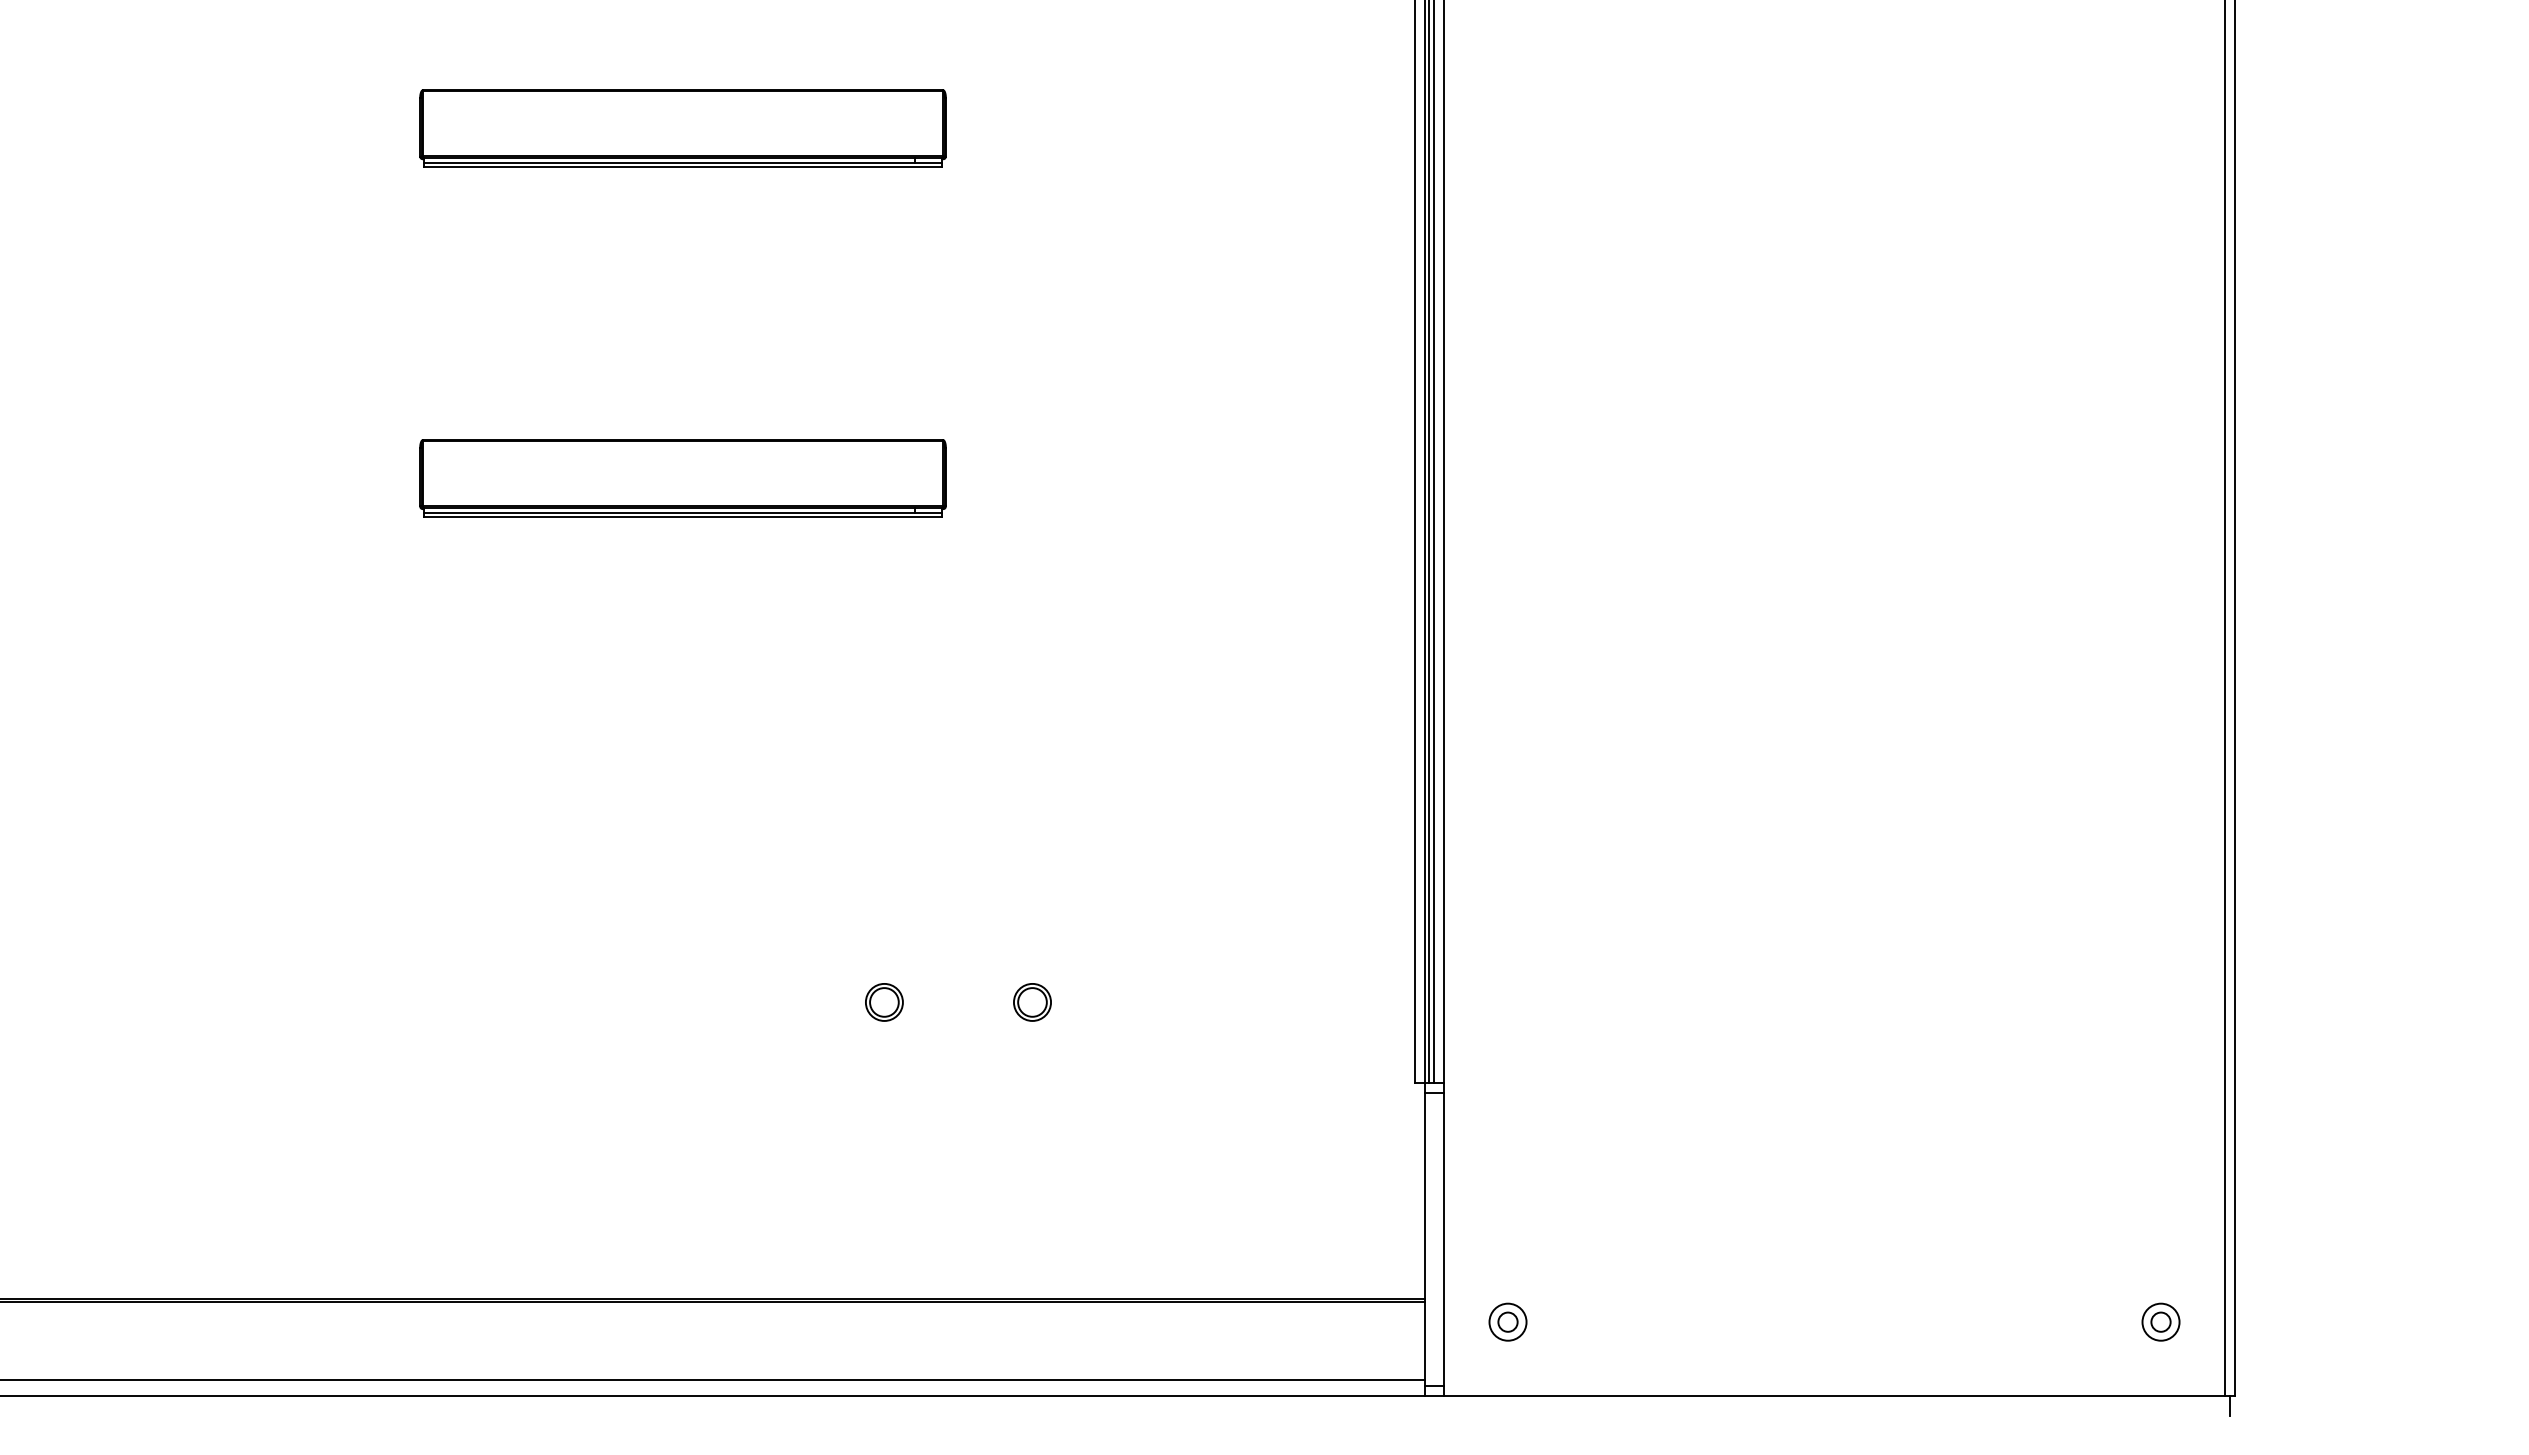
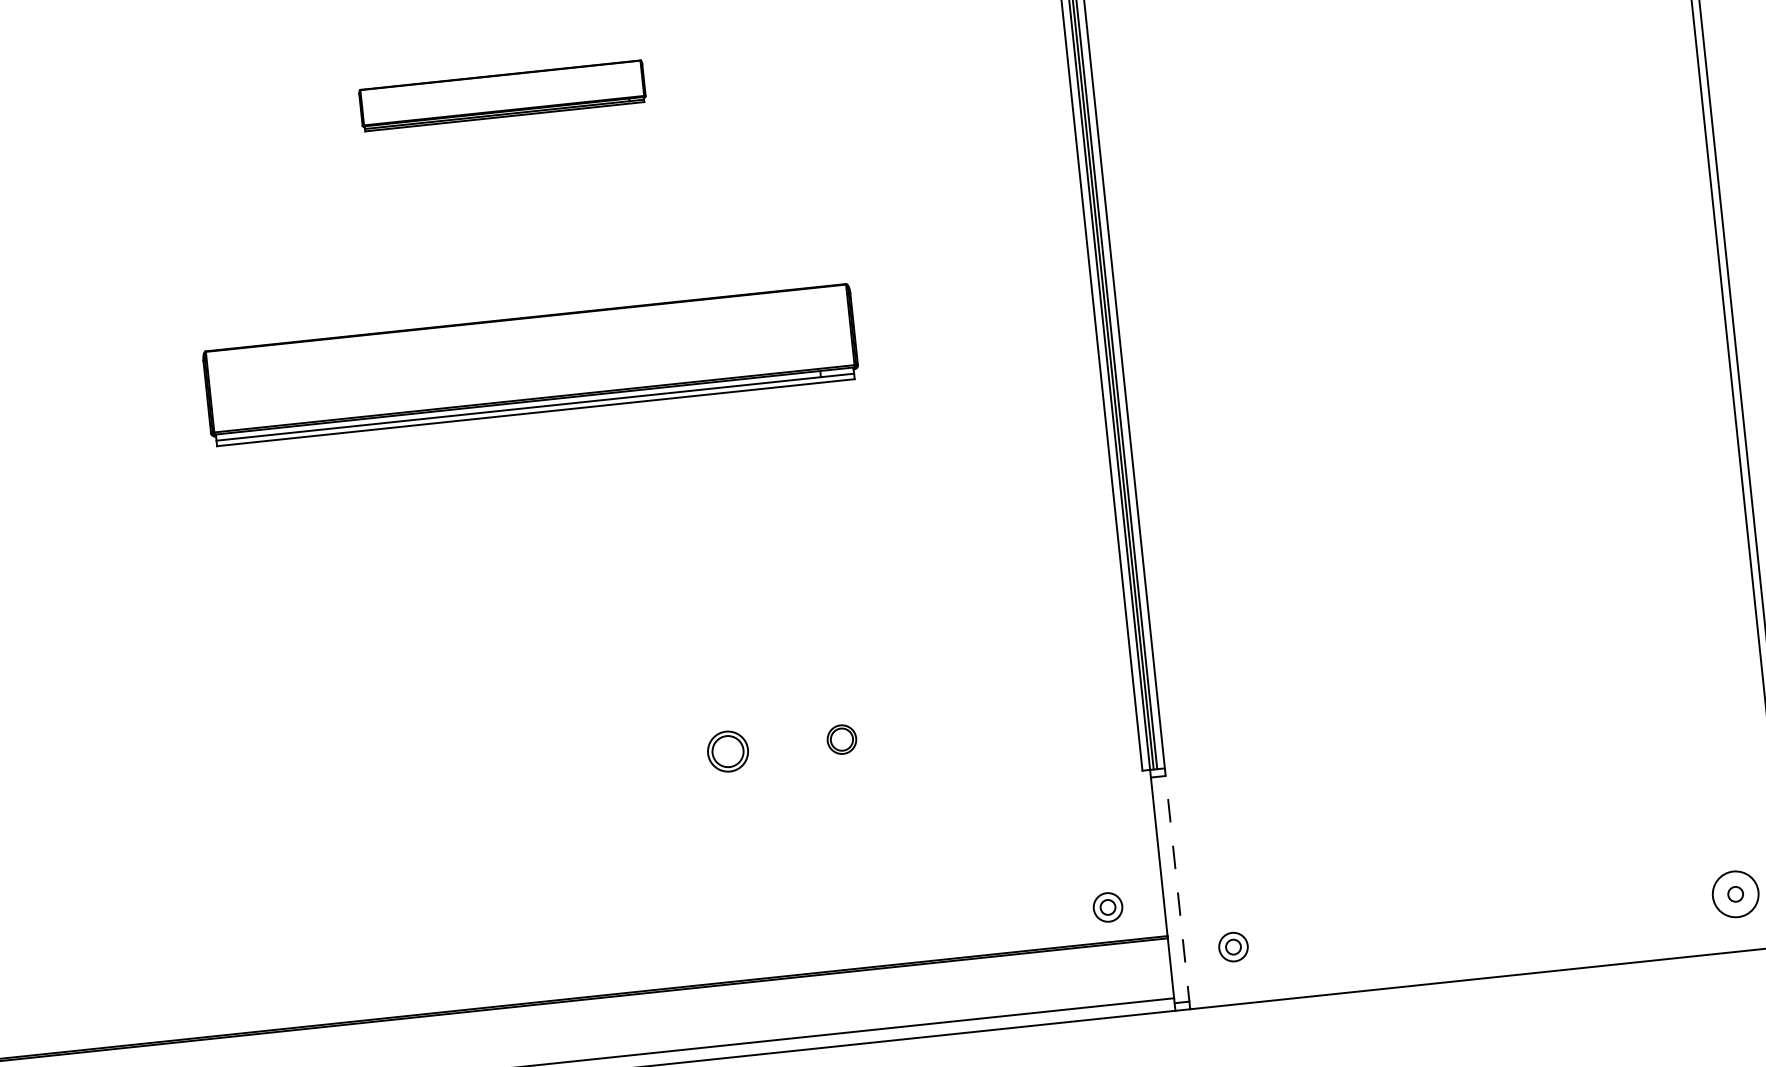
part: (682, 128) -> (502, 95), size x0.7
part: (682, 478) -> (530, 364), size x1.6
part: (884, 1002) -> (728, 751), size x1.4
line: (1443, 1239) -> (1177, 888), solid -> dashed
part: (1351, 1253) -> (1107, 906), added
circle: (2160, 1321) -> (1735, 893), size x1.6

